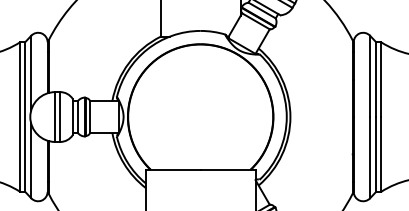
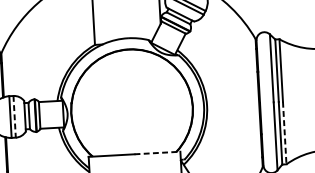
line: (60, 117) -> (14, 117), solid -> dashed
line: (381, 154) -> (284, 133), solid -> dashed
line: (228, 169) -> (157, 152), solid -> dashed

